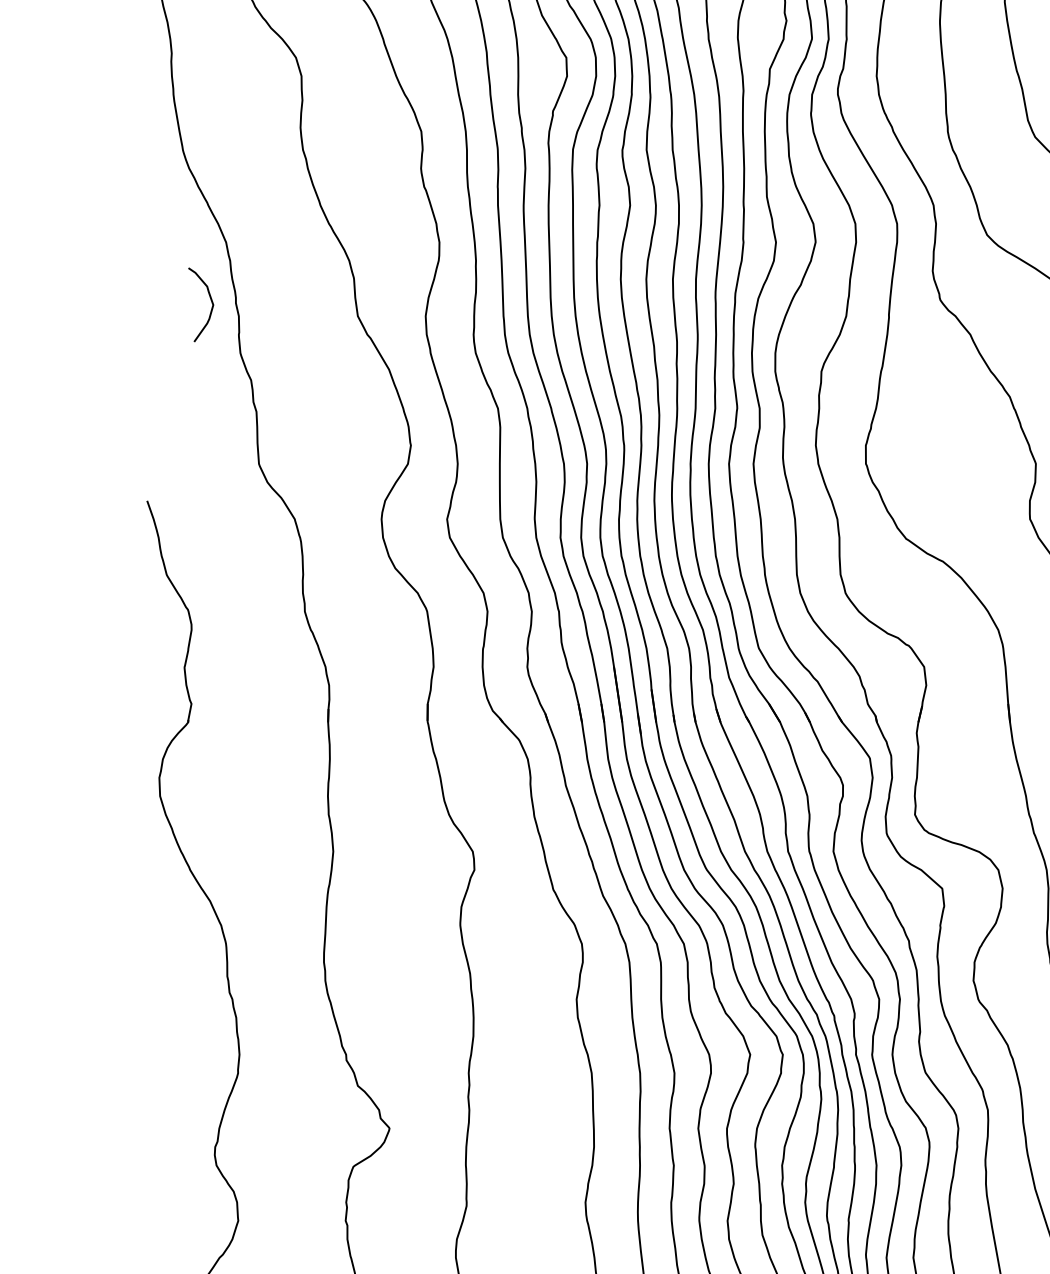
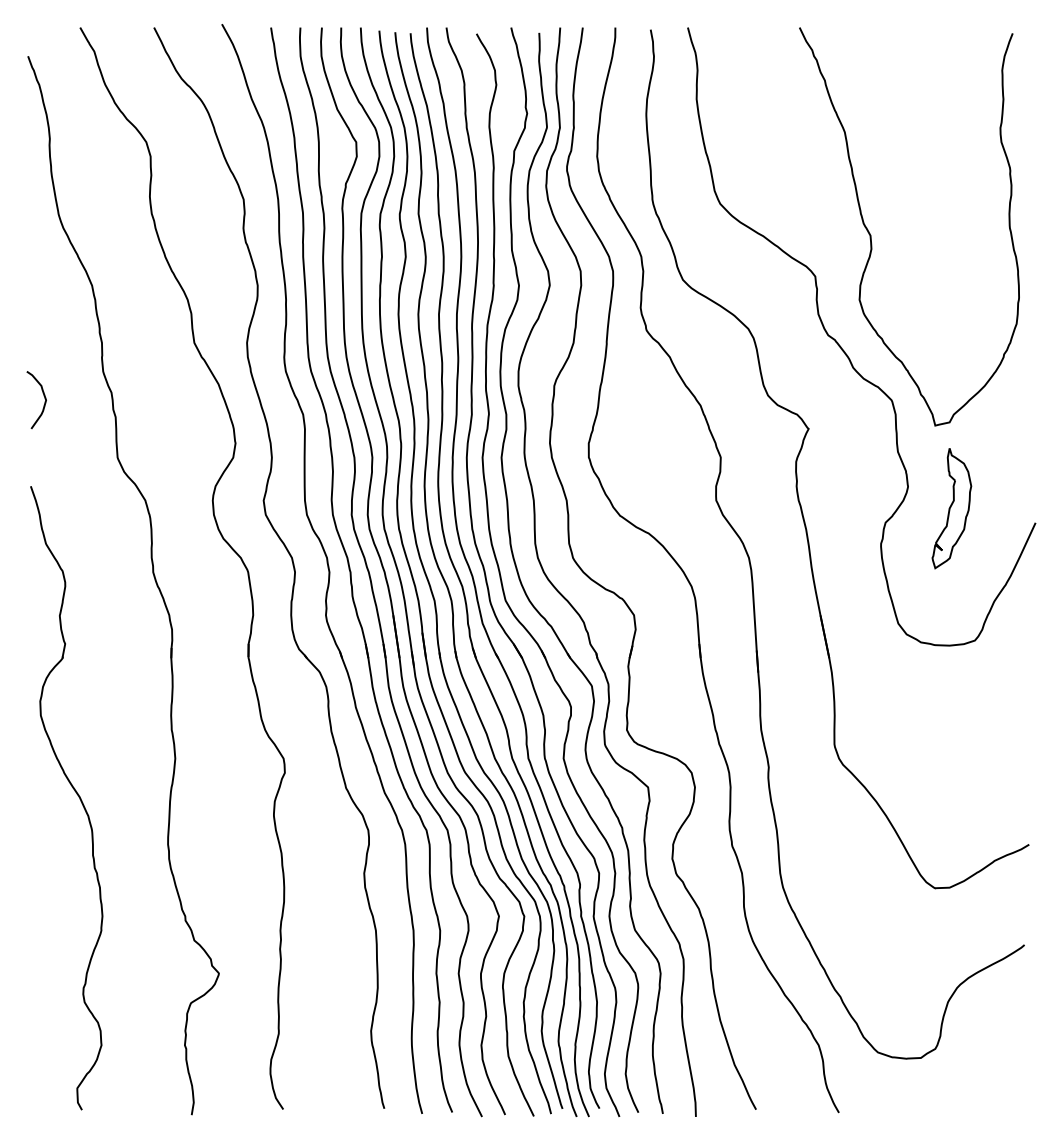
curve: (209, 300) -> (43, 396), moved

